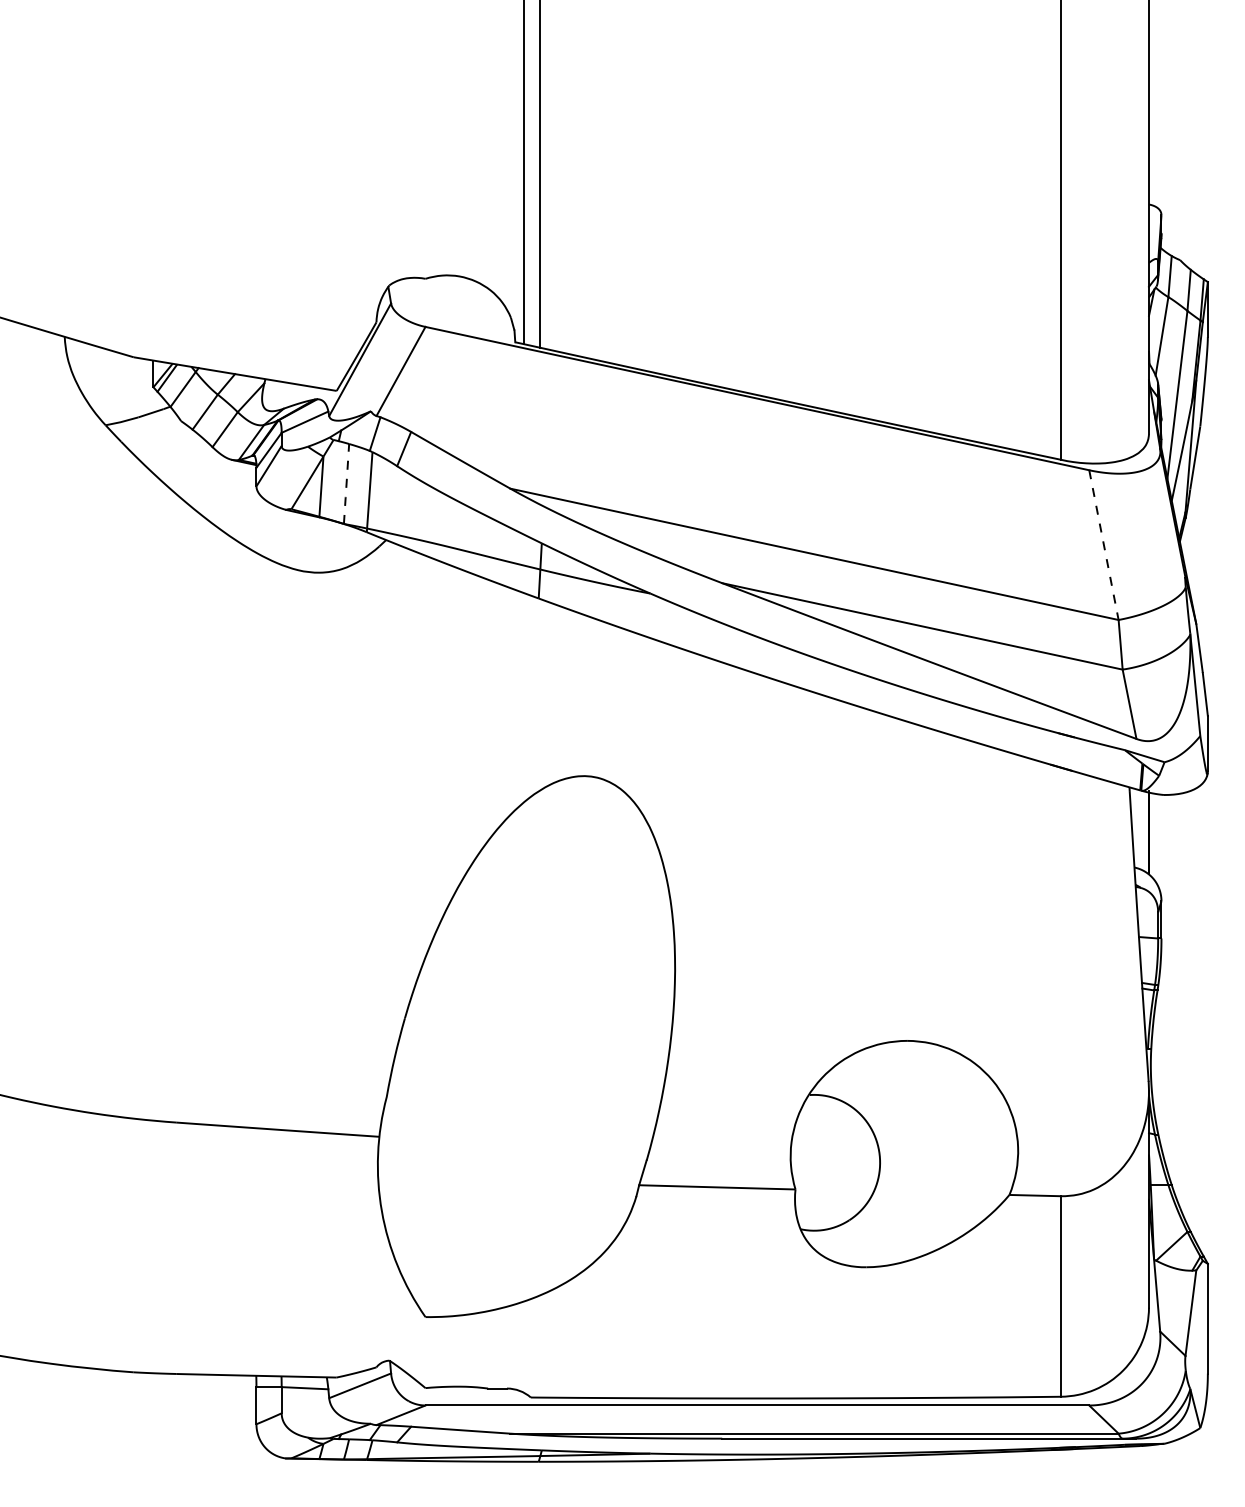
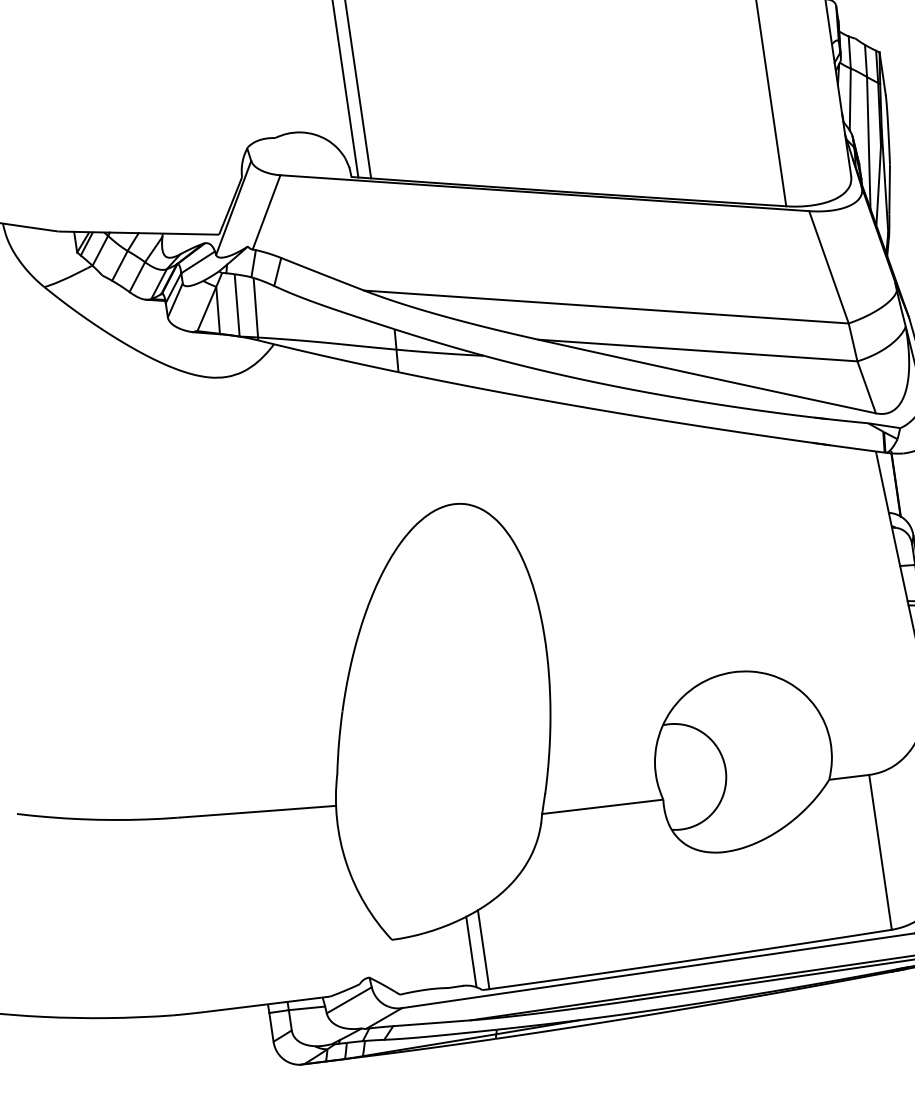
line: (346, 483) -> (237, 305), dashed -> solid
line: (1104, 545) -> (829, 267), dashed -> solid
line: (523, 1346) -> (471, 951), added
line: (539, 1346) -> (483, 949), added

